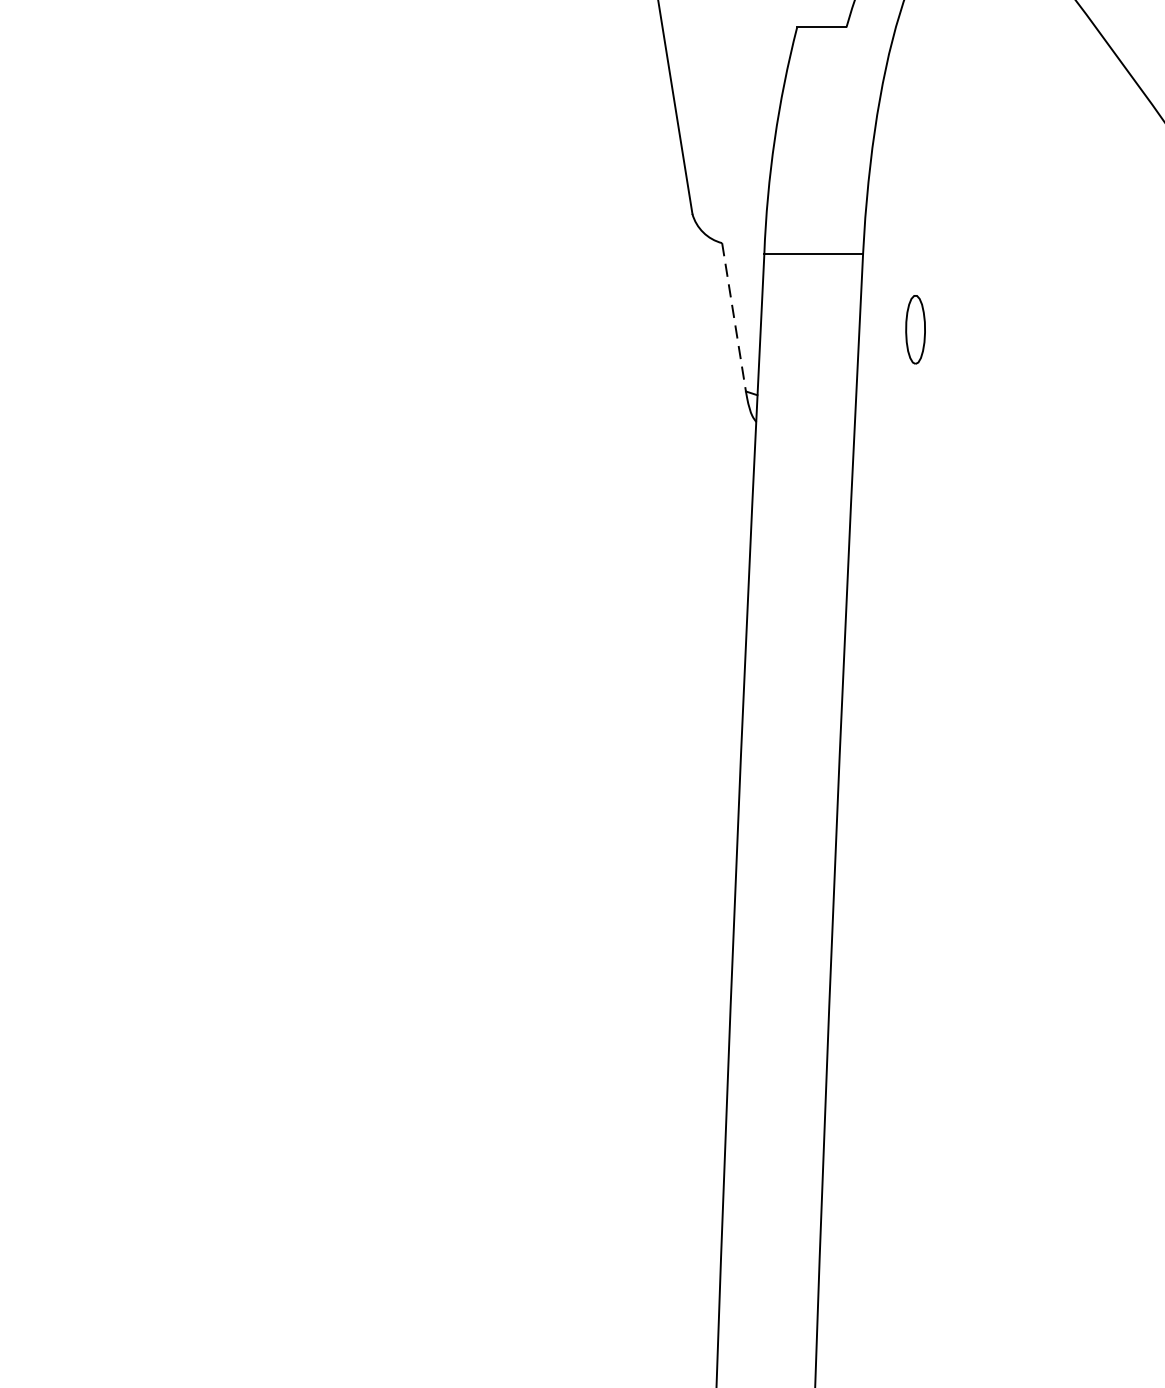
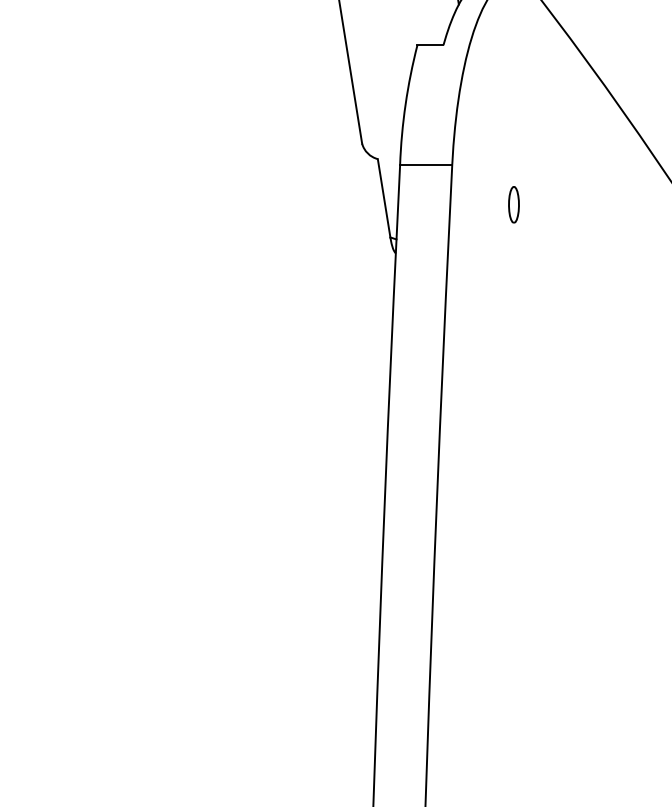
line: (734, 317) -> (384, 198), dashed -> solid
part: (914, 329) -> (513, 204), moved

